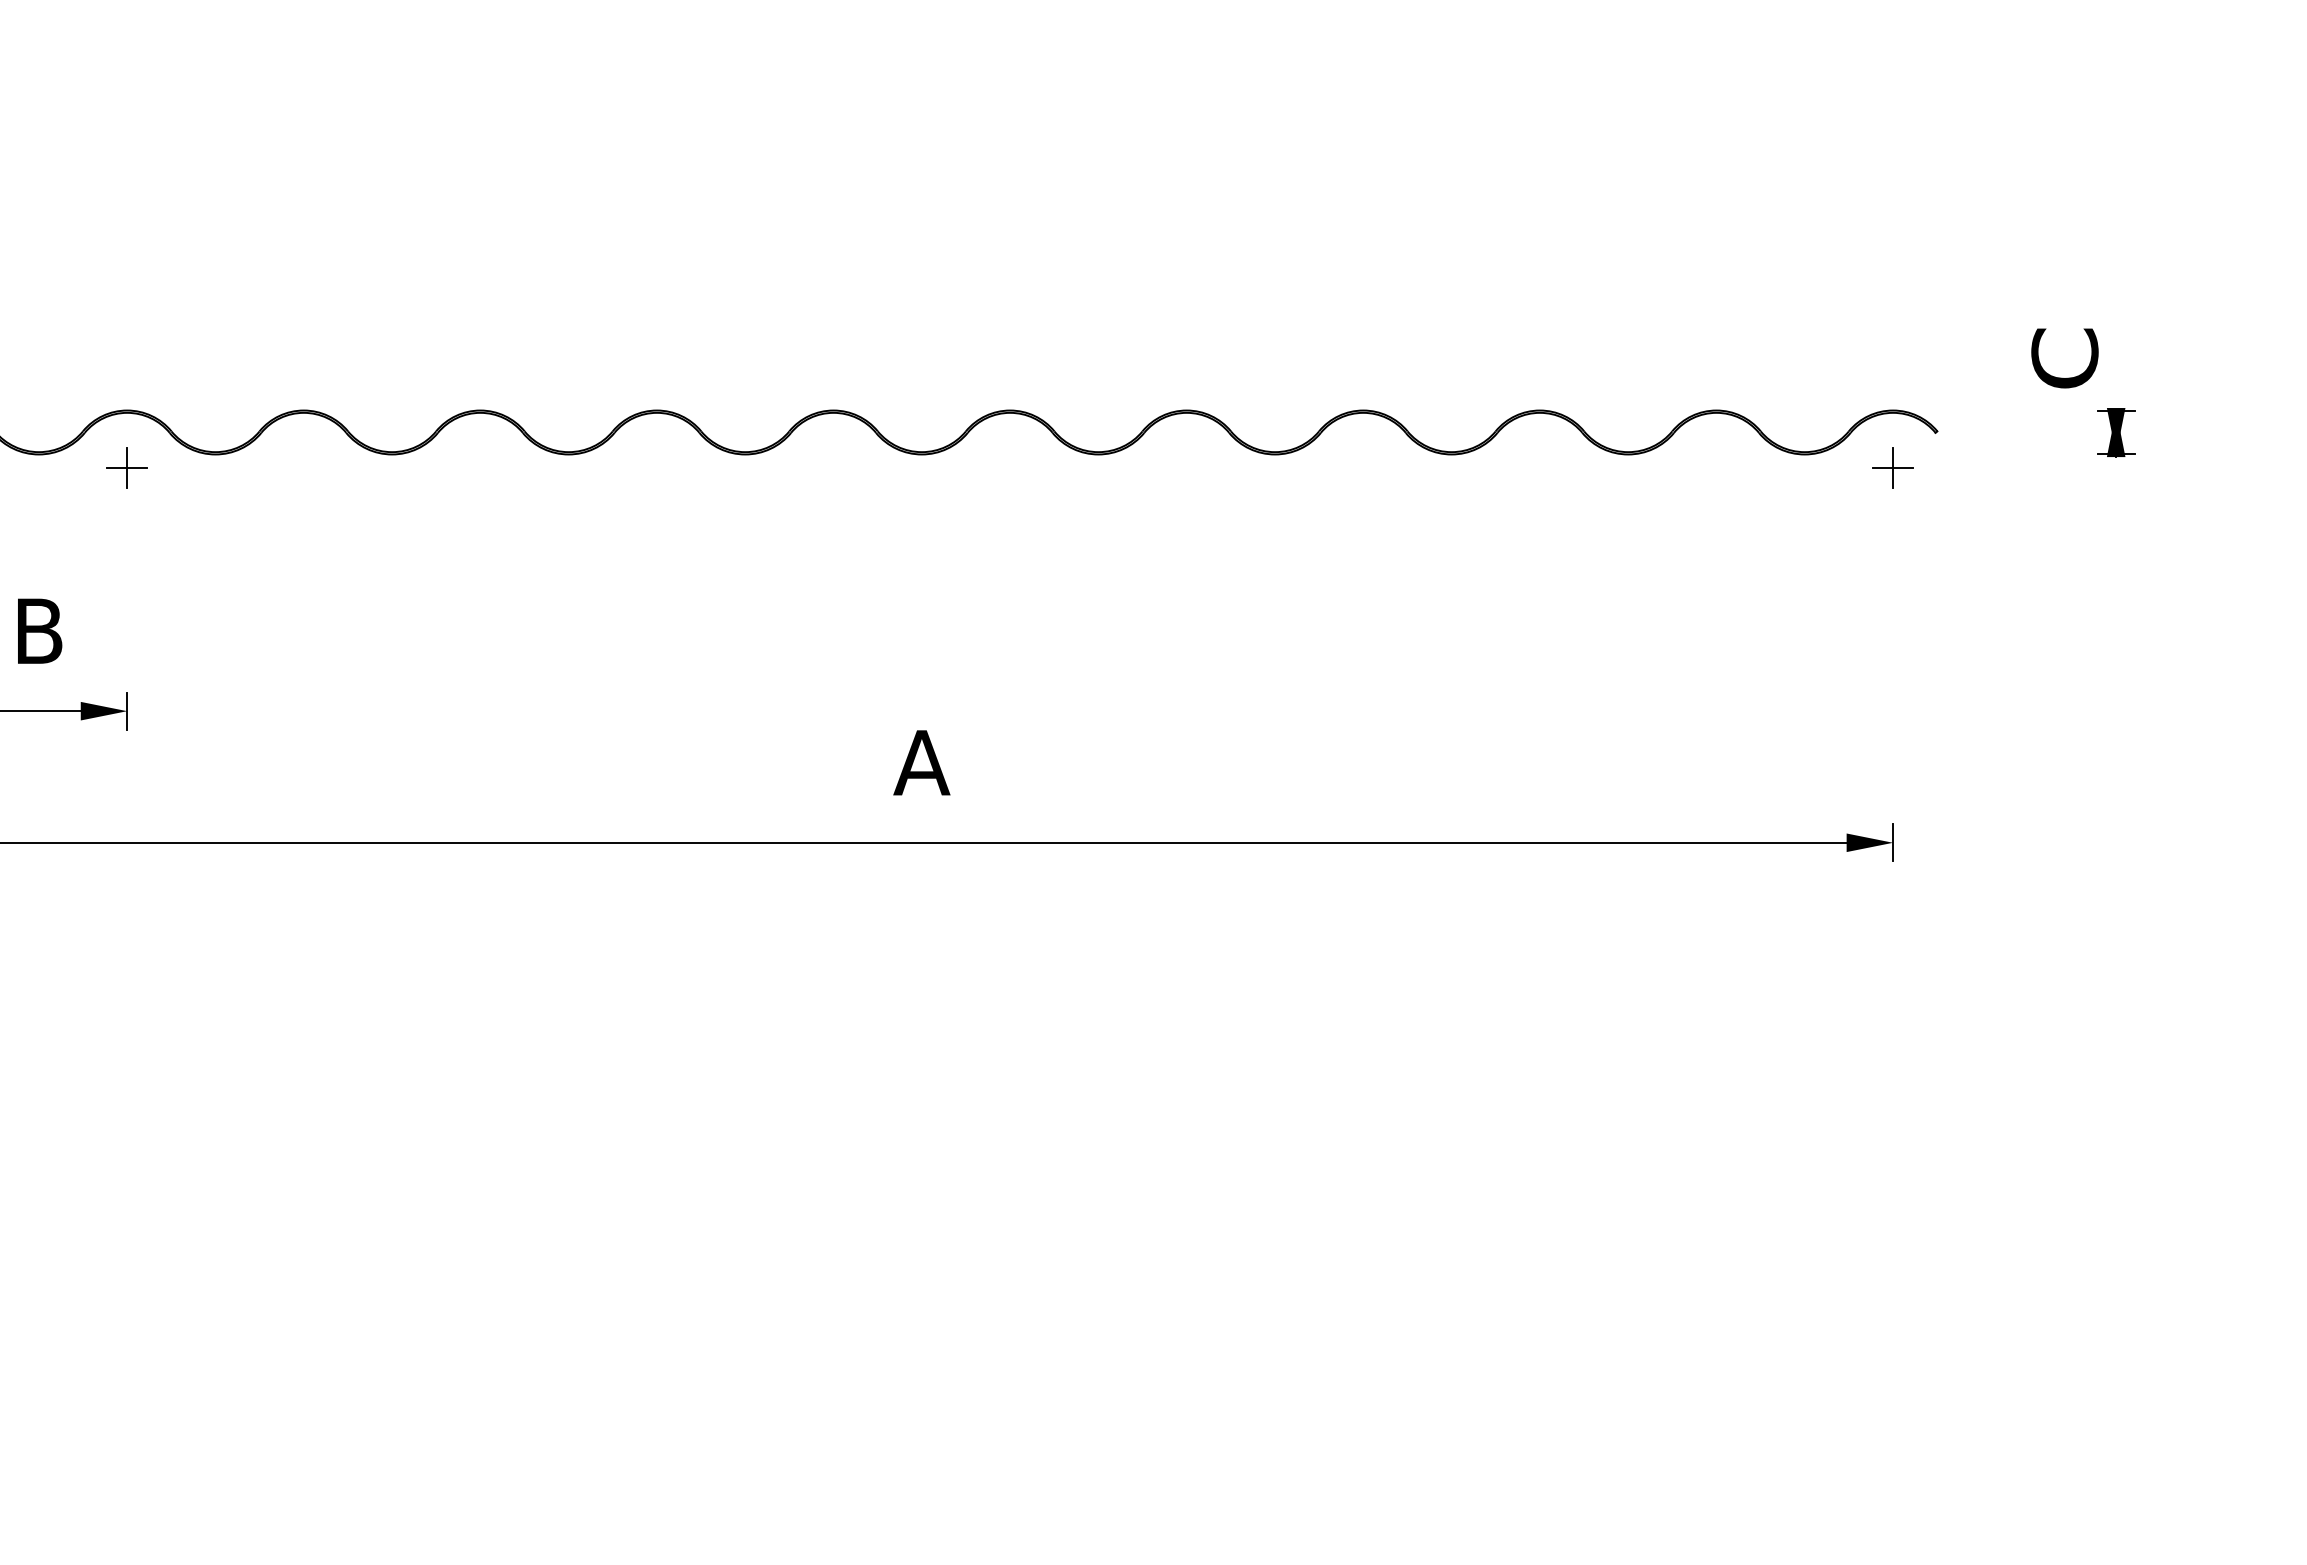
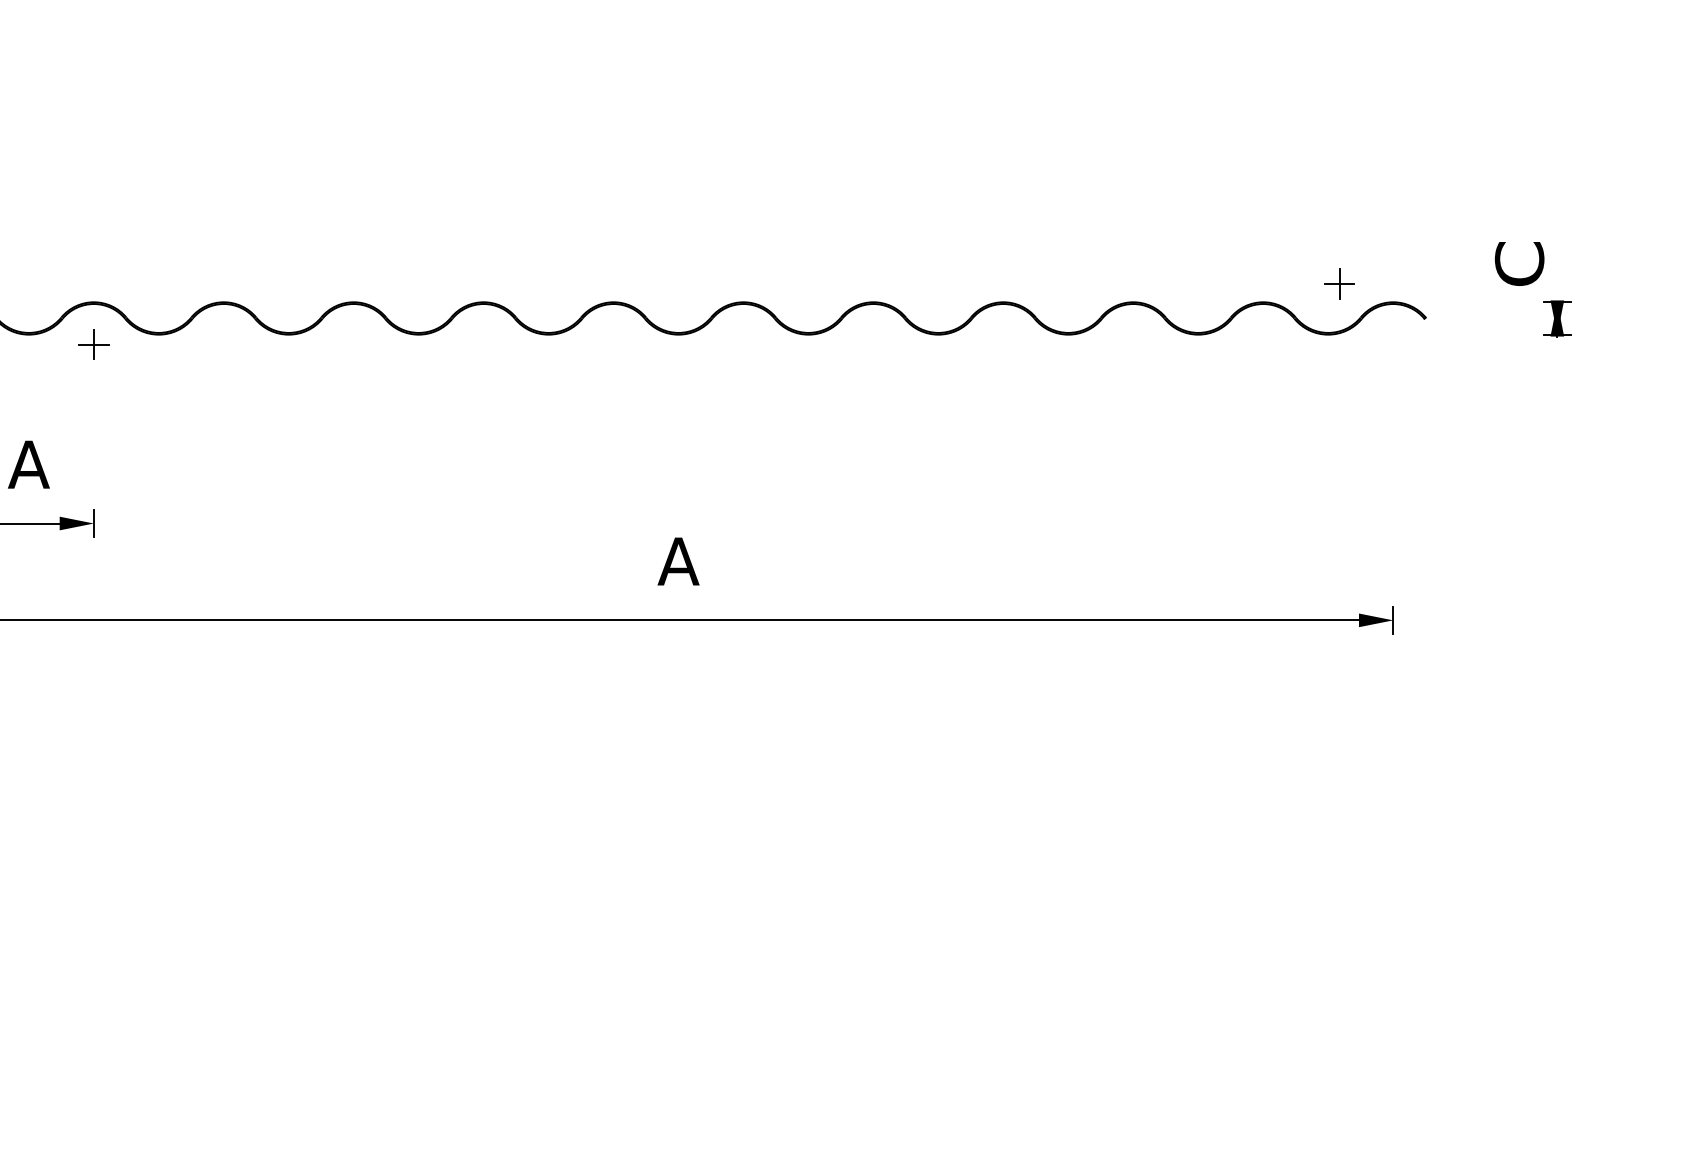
part: (1892, 467) -> (1339, 283), moved
text: (38, 630) -> (28, 464), B -> A

